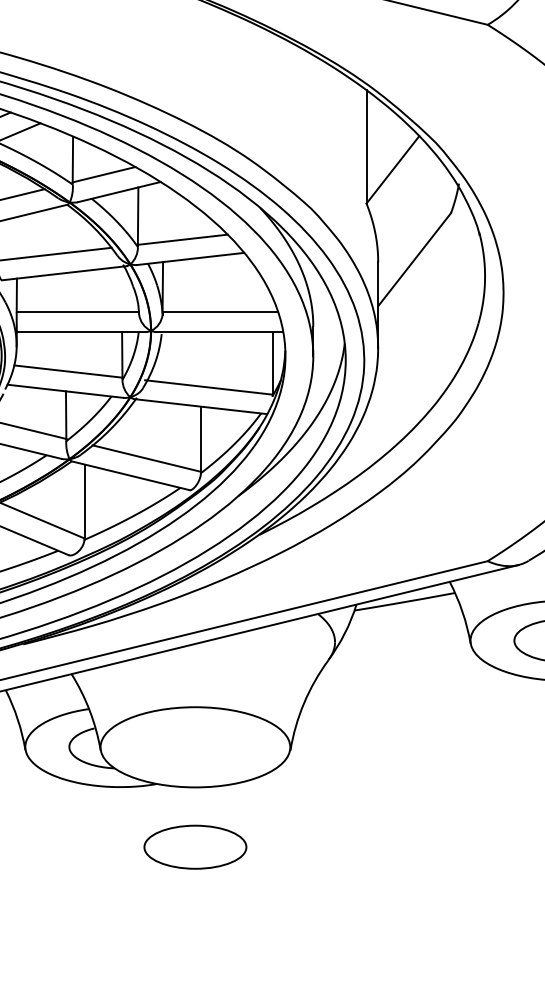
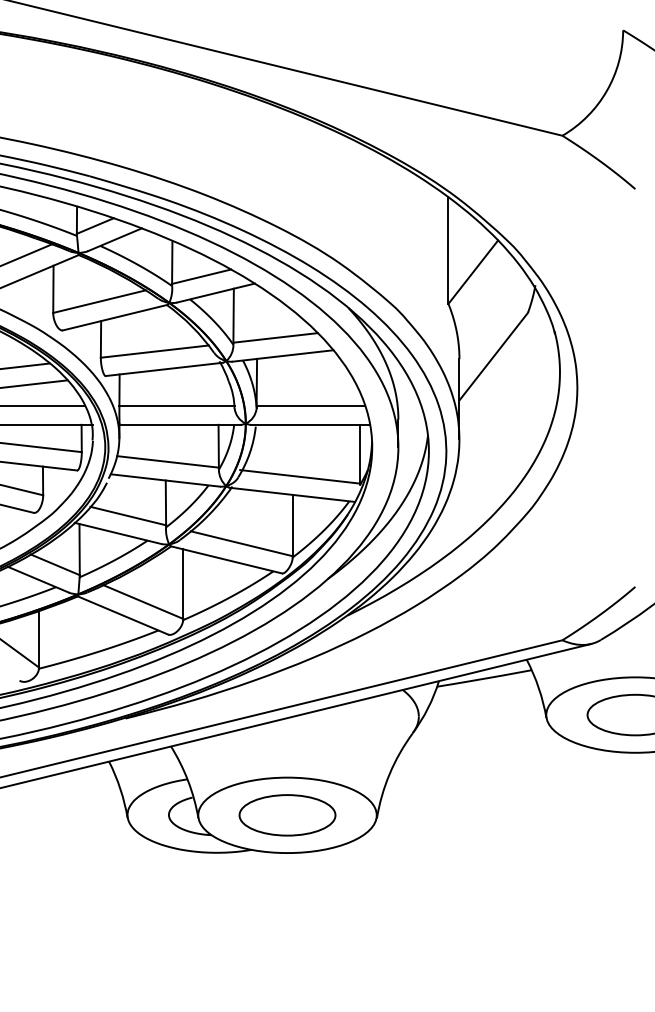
part: (195, 847) -> (287, 815), moved

